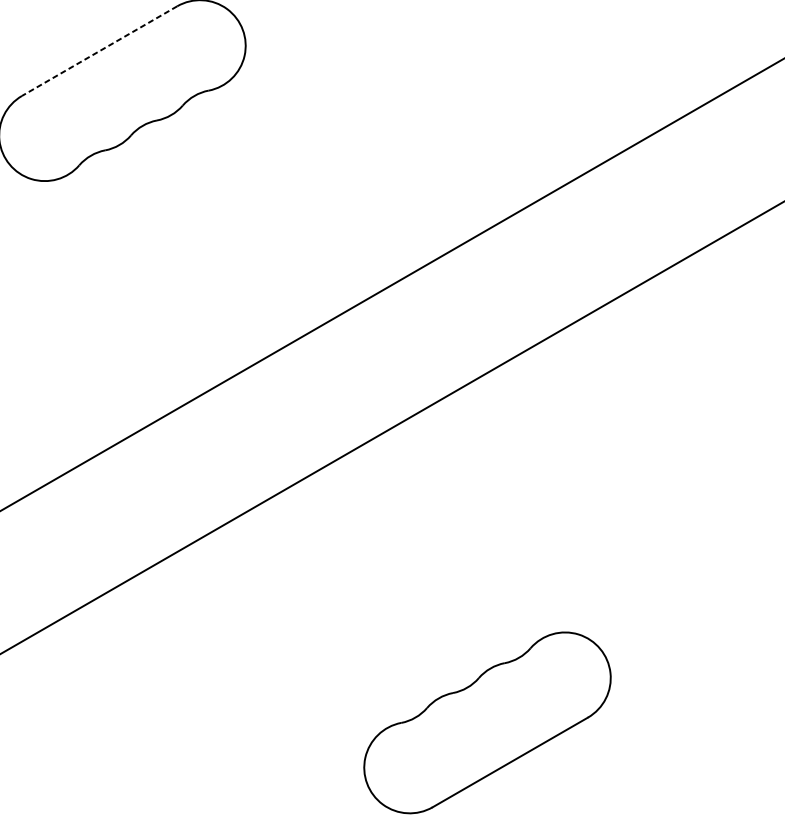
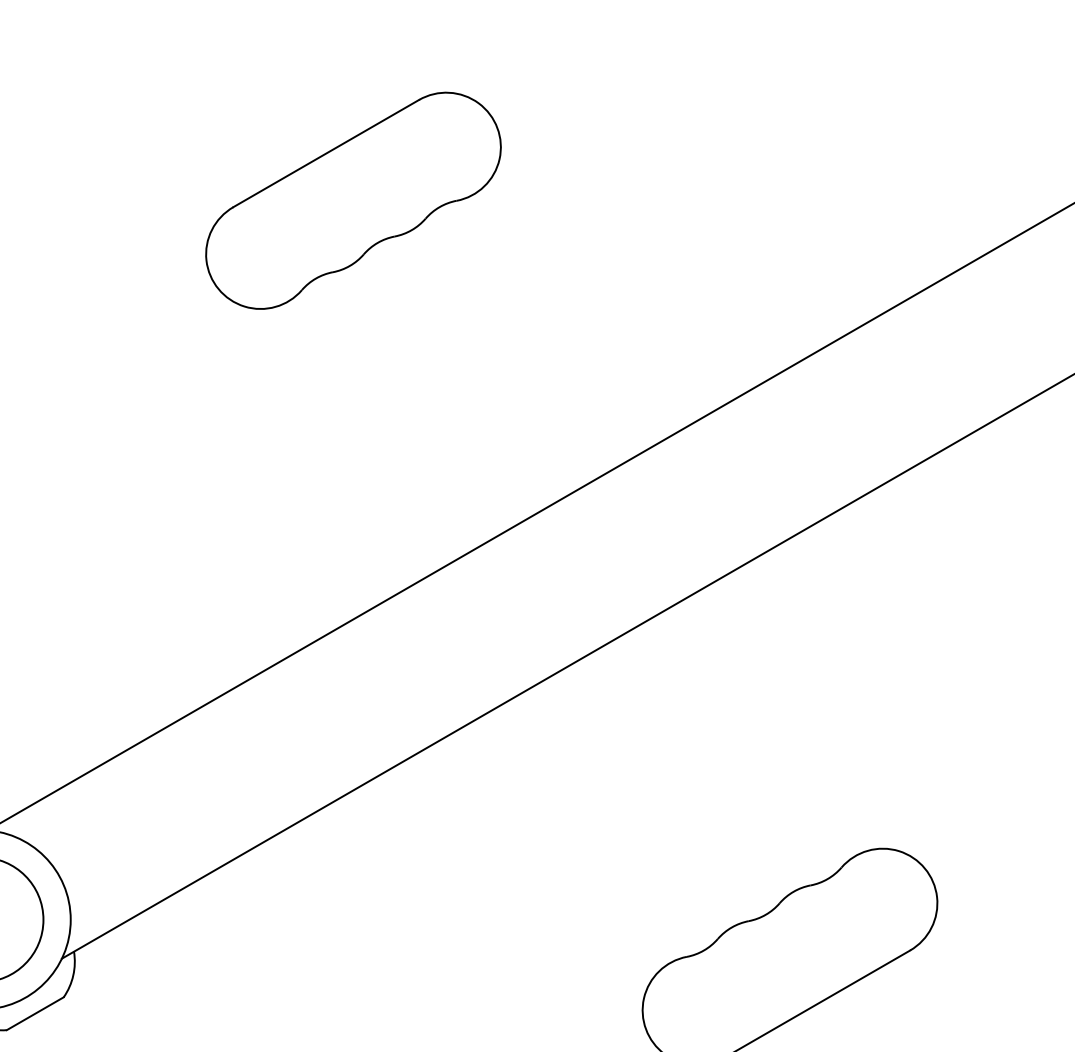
line: (99, 51) -> (325, 153), dashed -> solid

